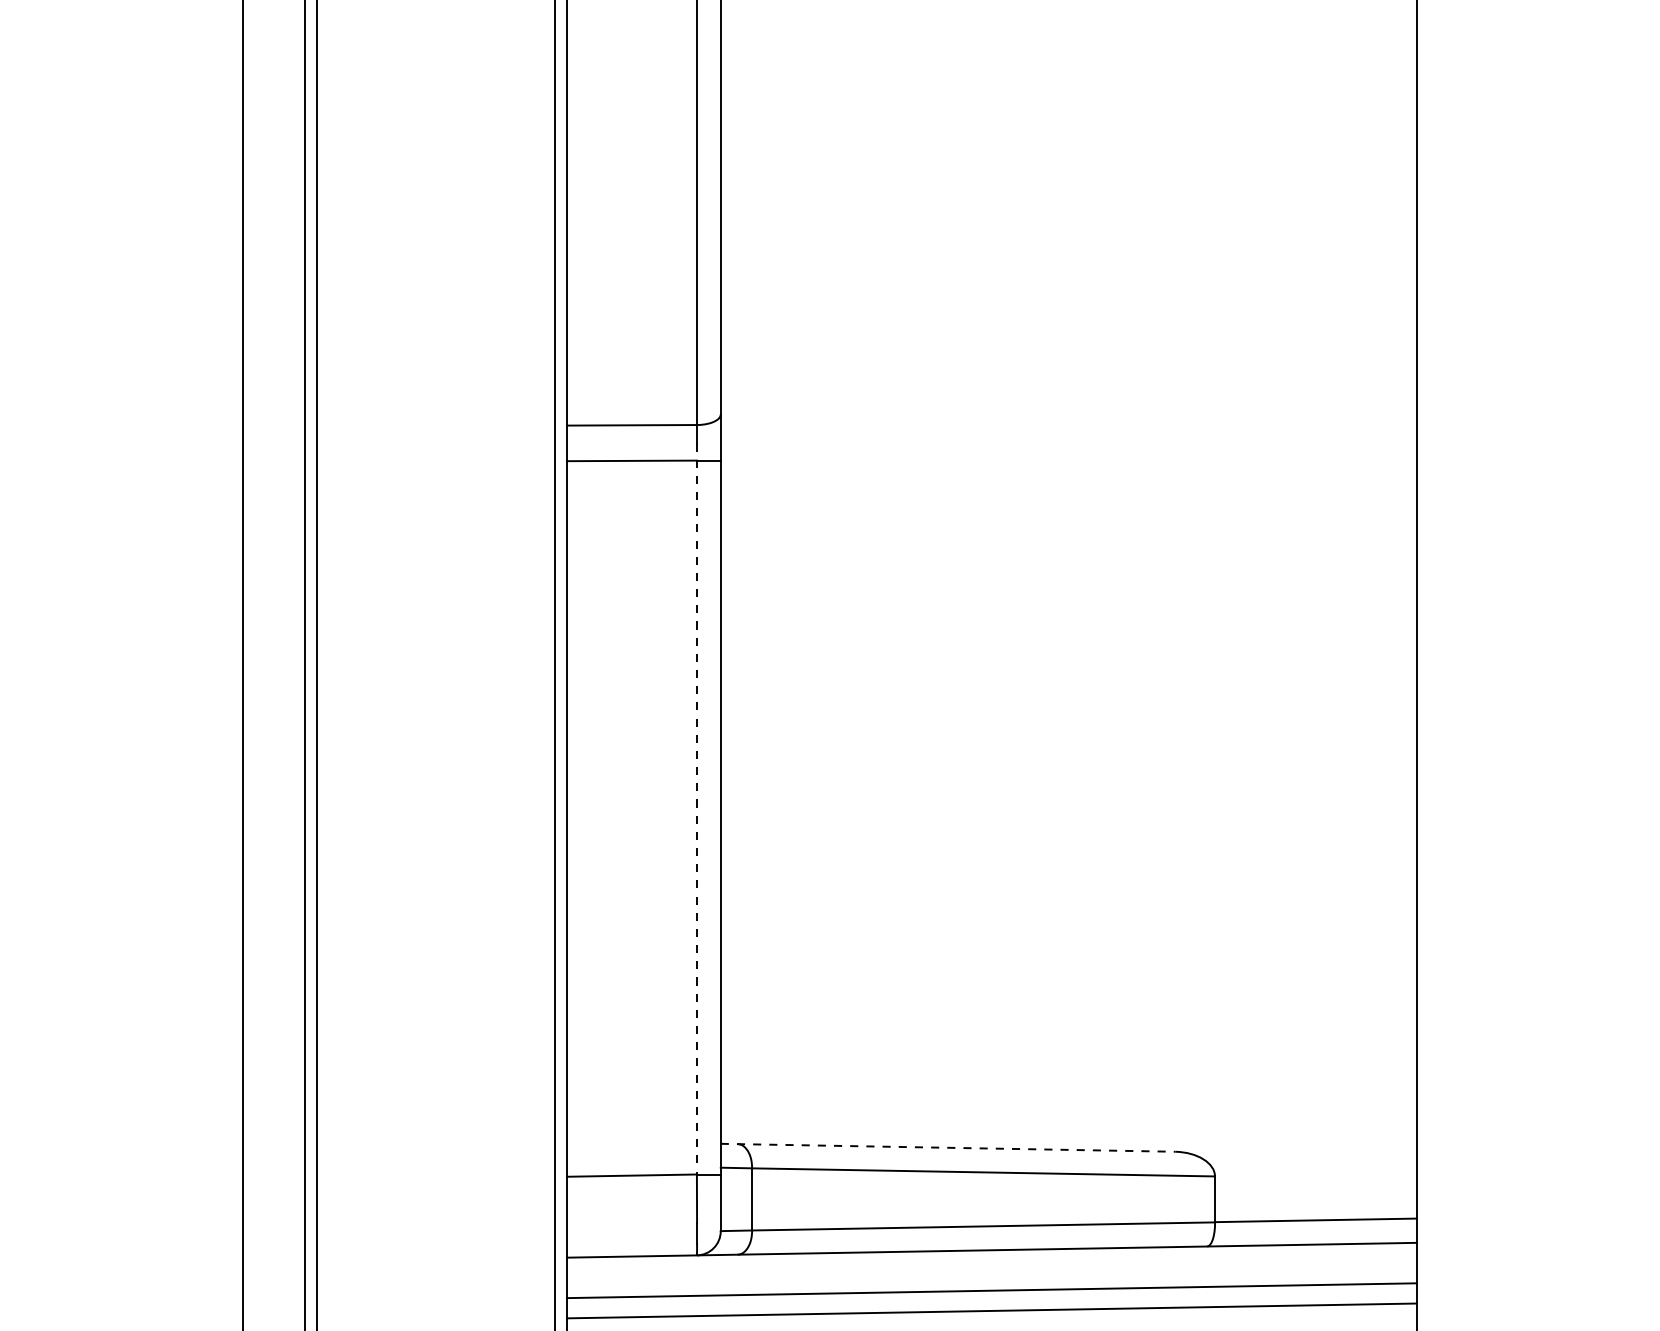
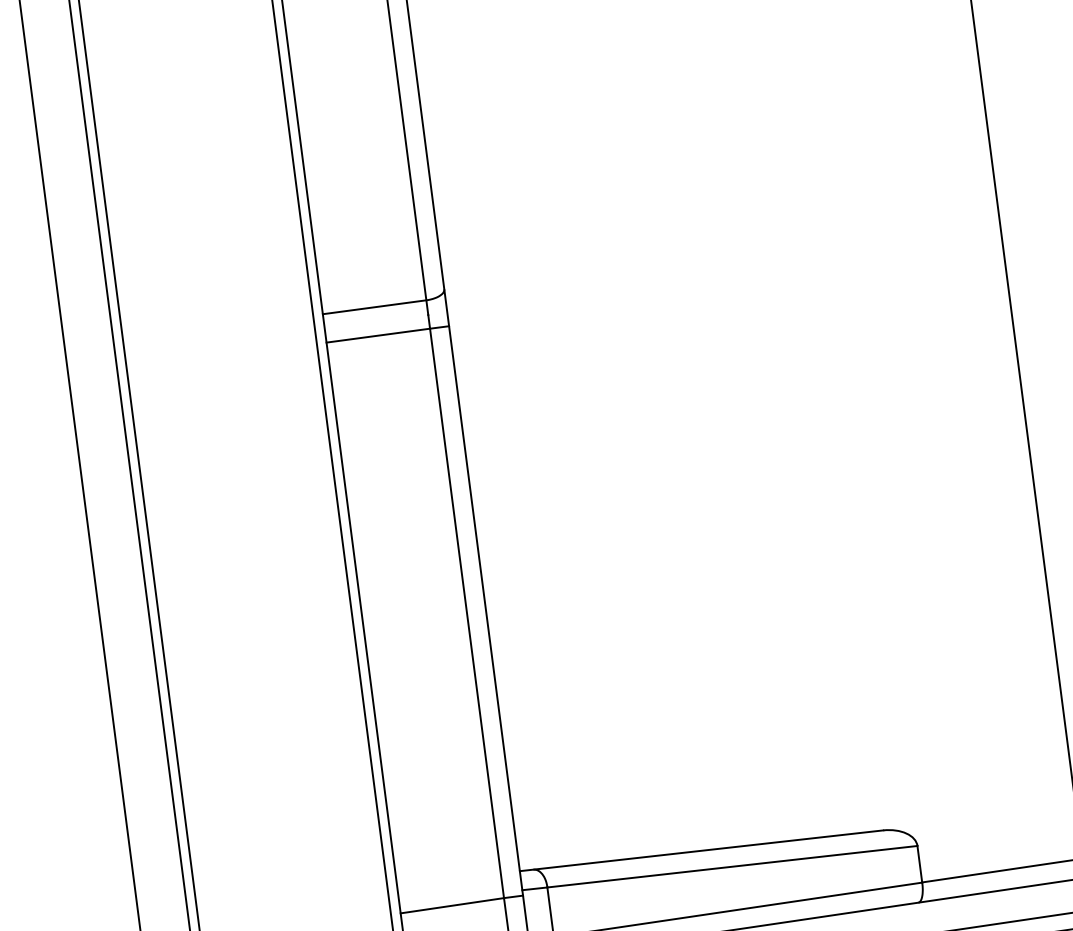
line: (696, 808) -> (465, 606), dashed -> solid
line: (948, 1147) -> (701, 850), dashed -> solid

